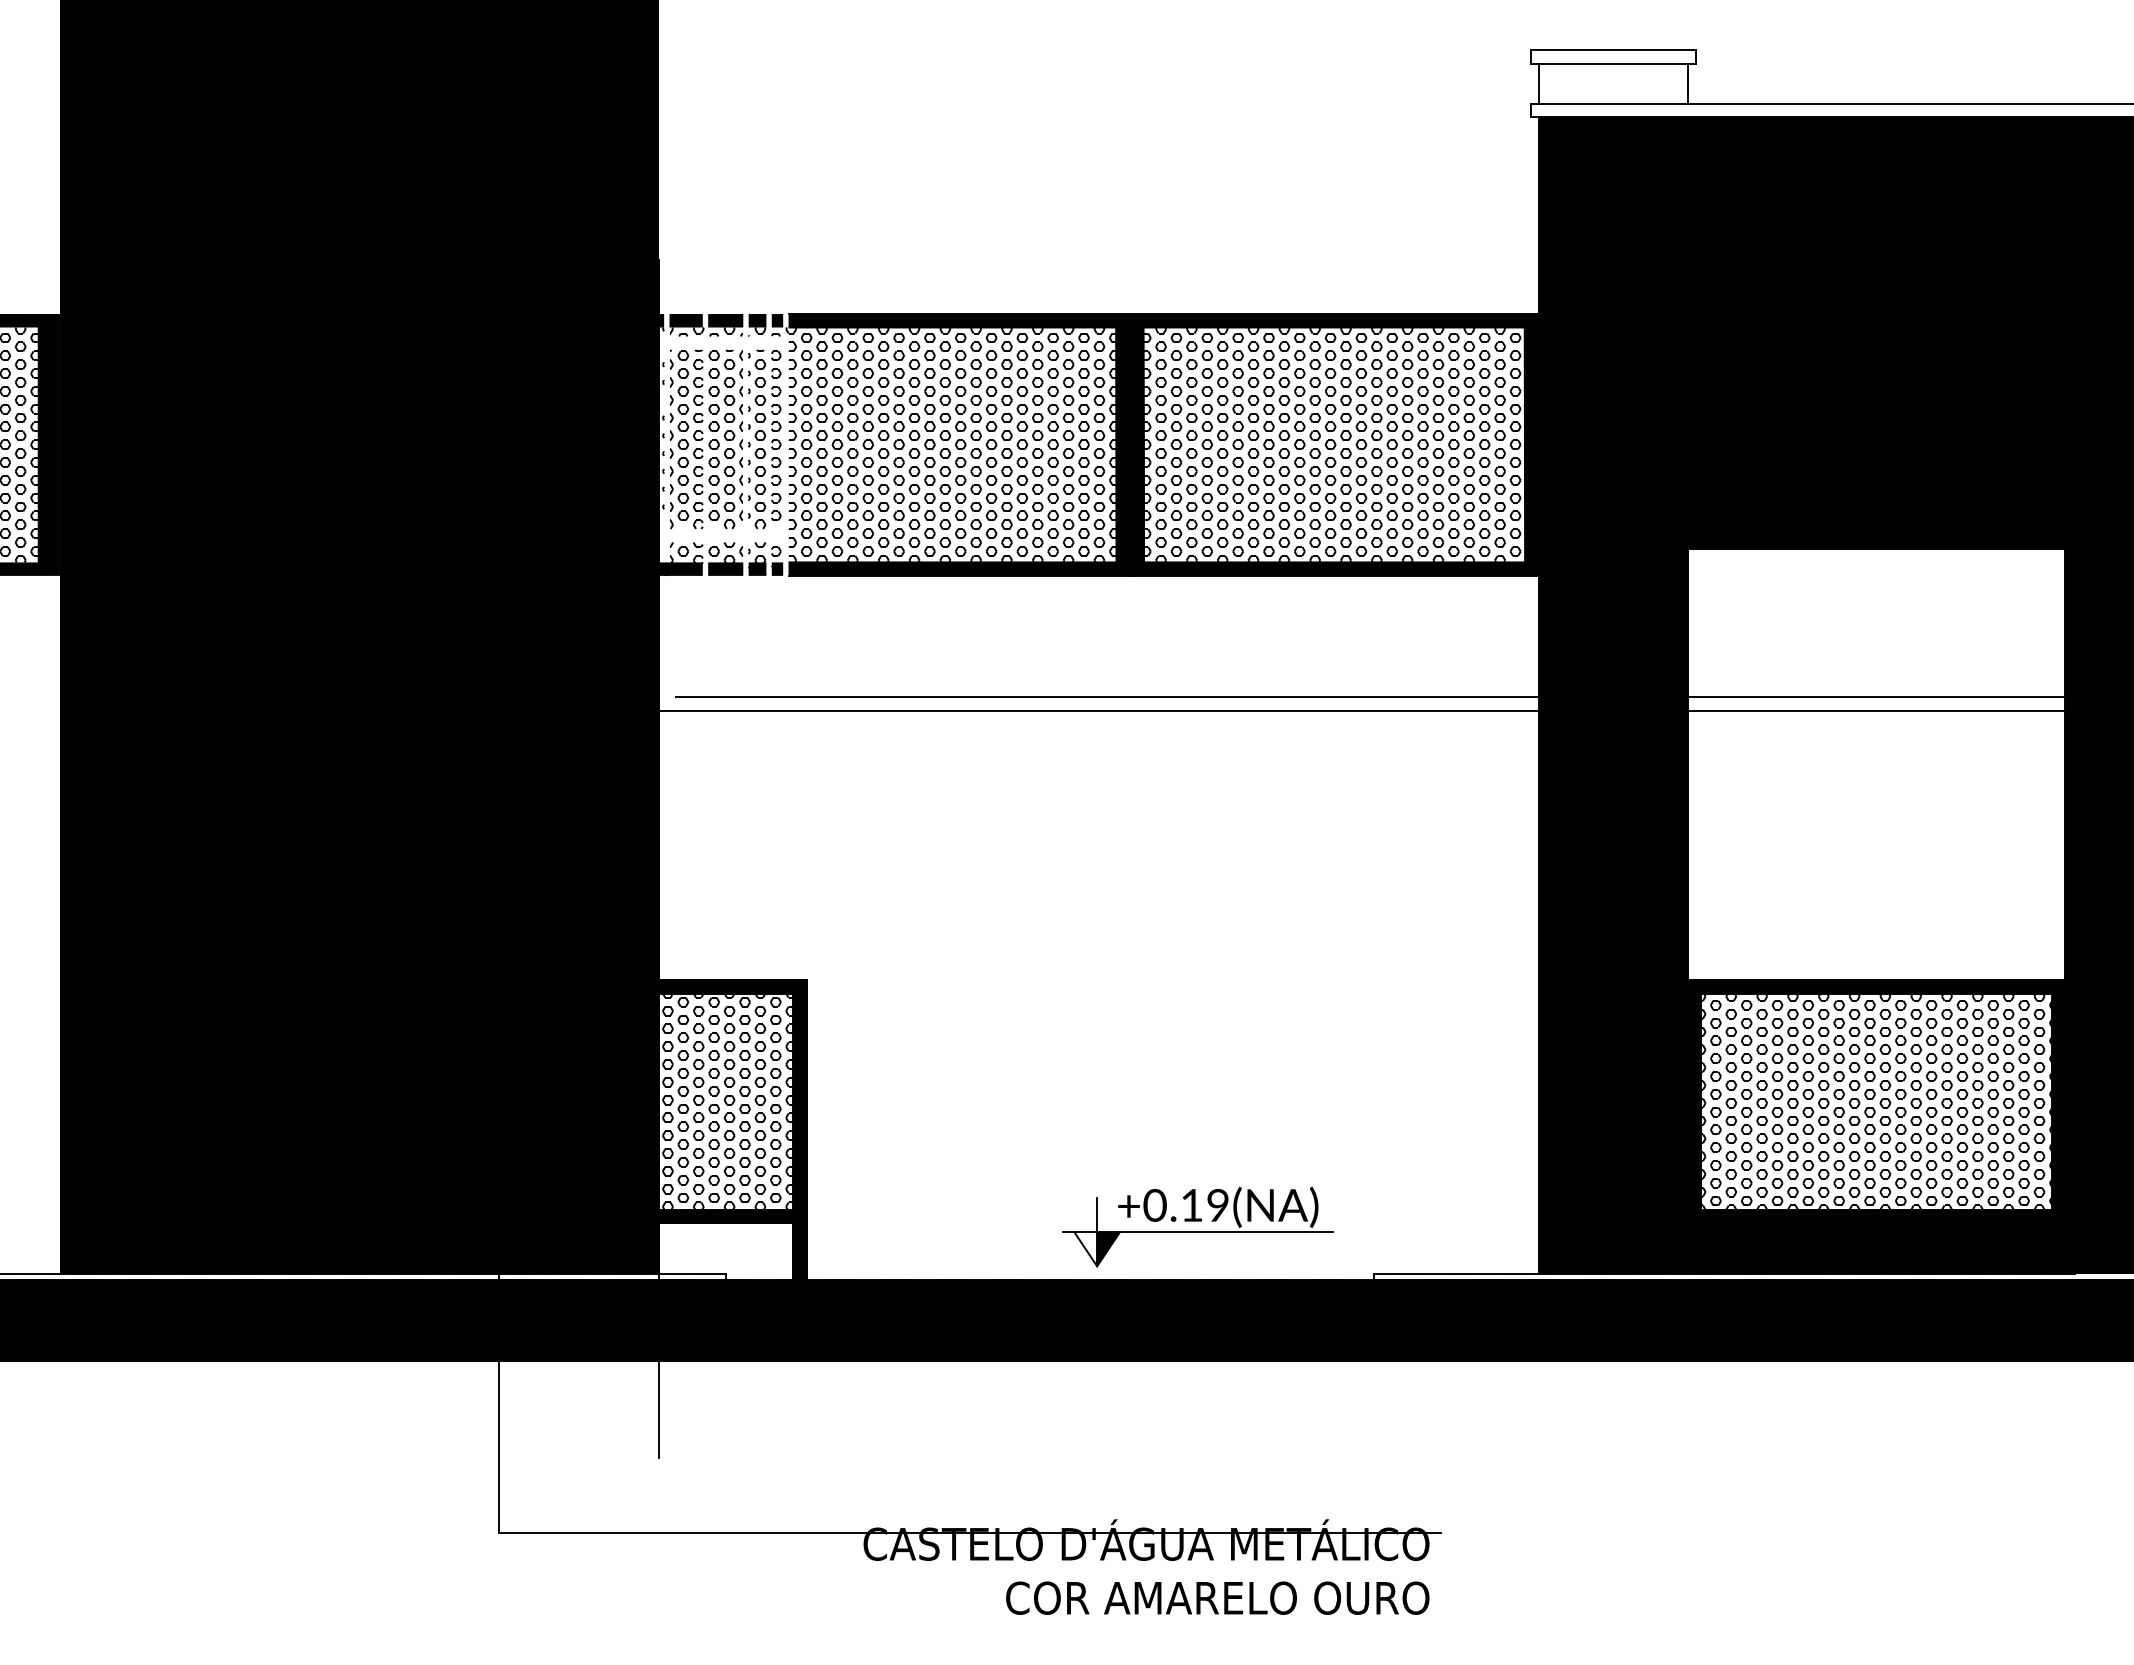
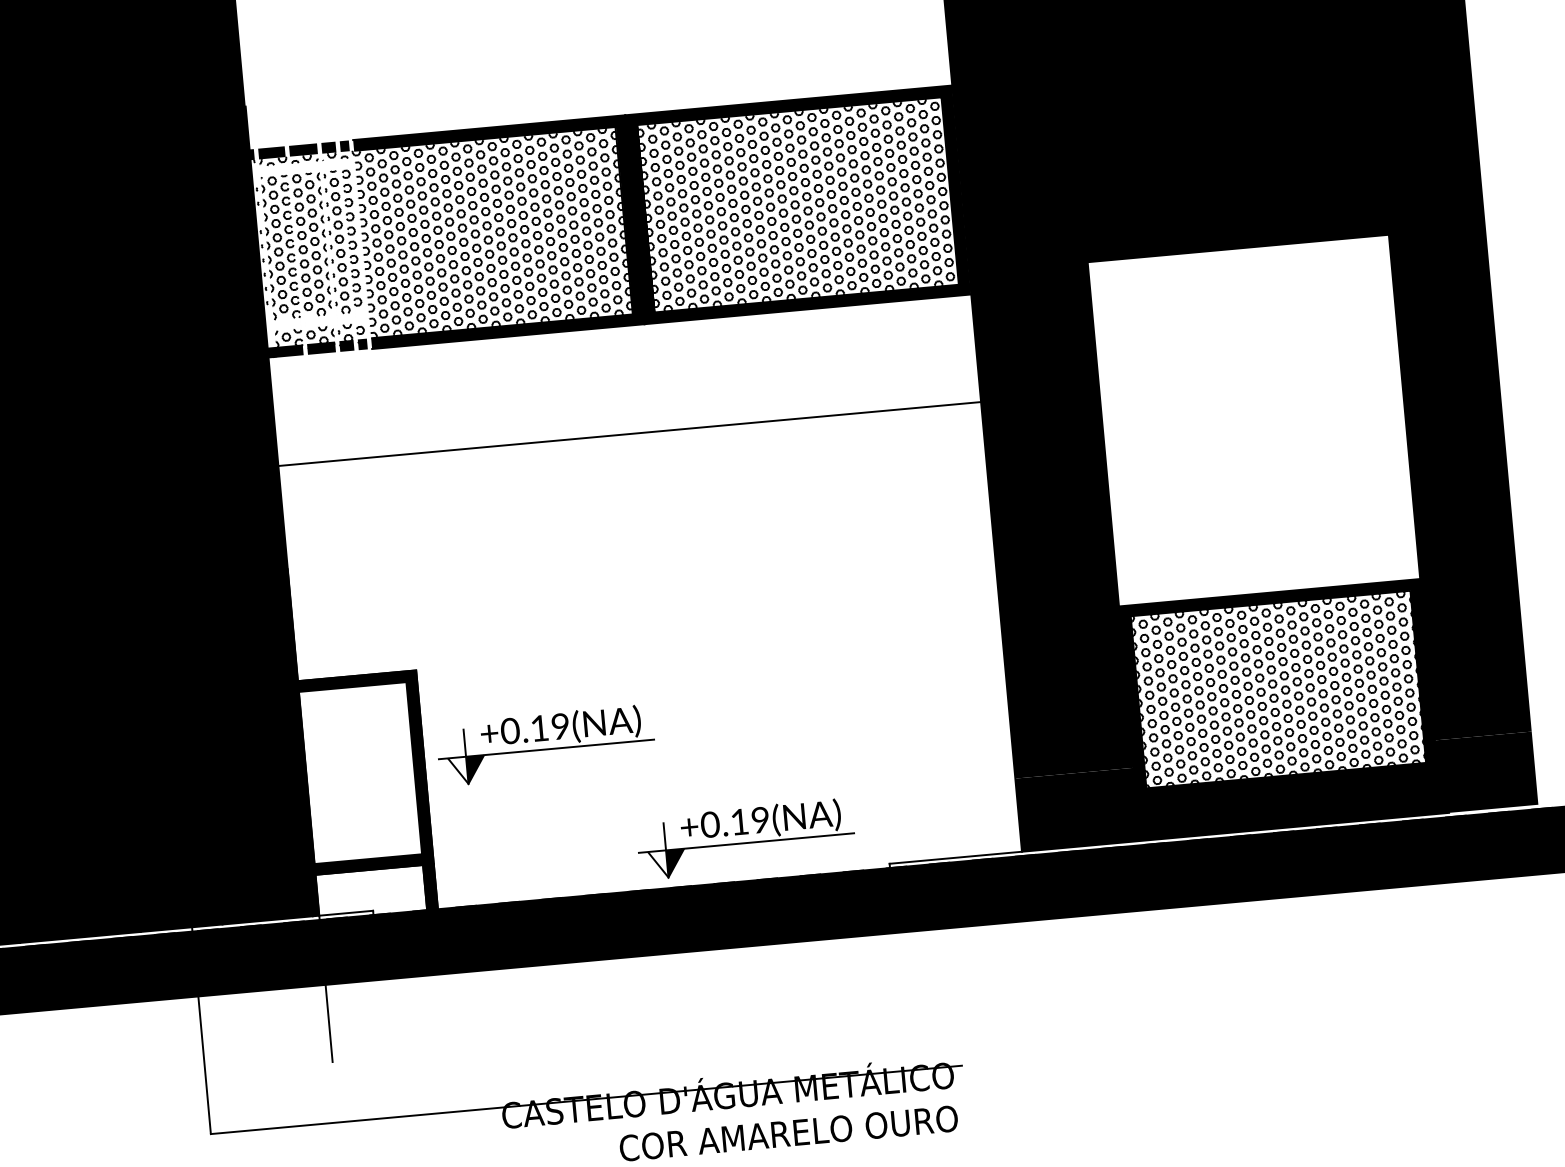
line: (1107, 697) -> (635, 422), removed
line: (1876, 697) -> (1249, 367), removed
line: (1876, 710) -> (1249, 377), removed
part: (959, 1087) -> (545, 744), added
hatch: (727, 1101) -> (361, 772), removed

